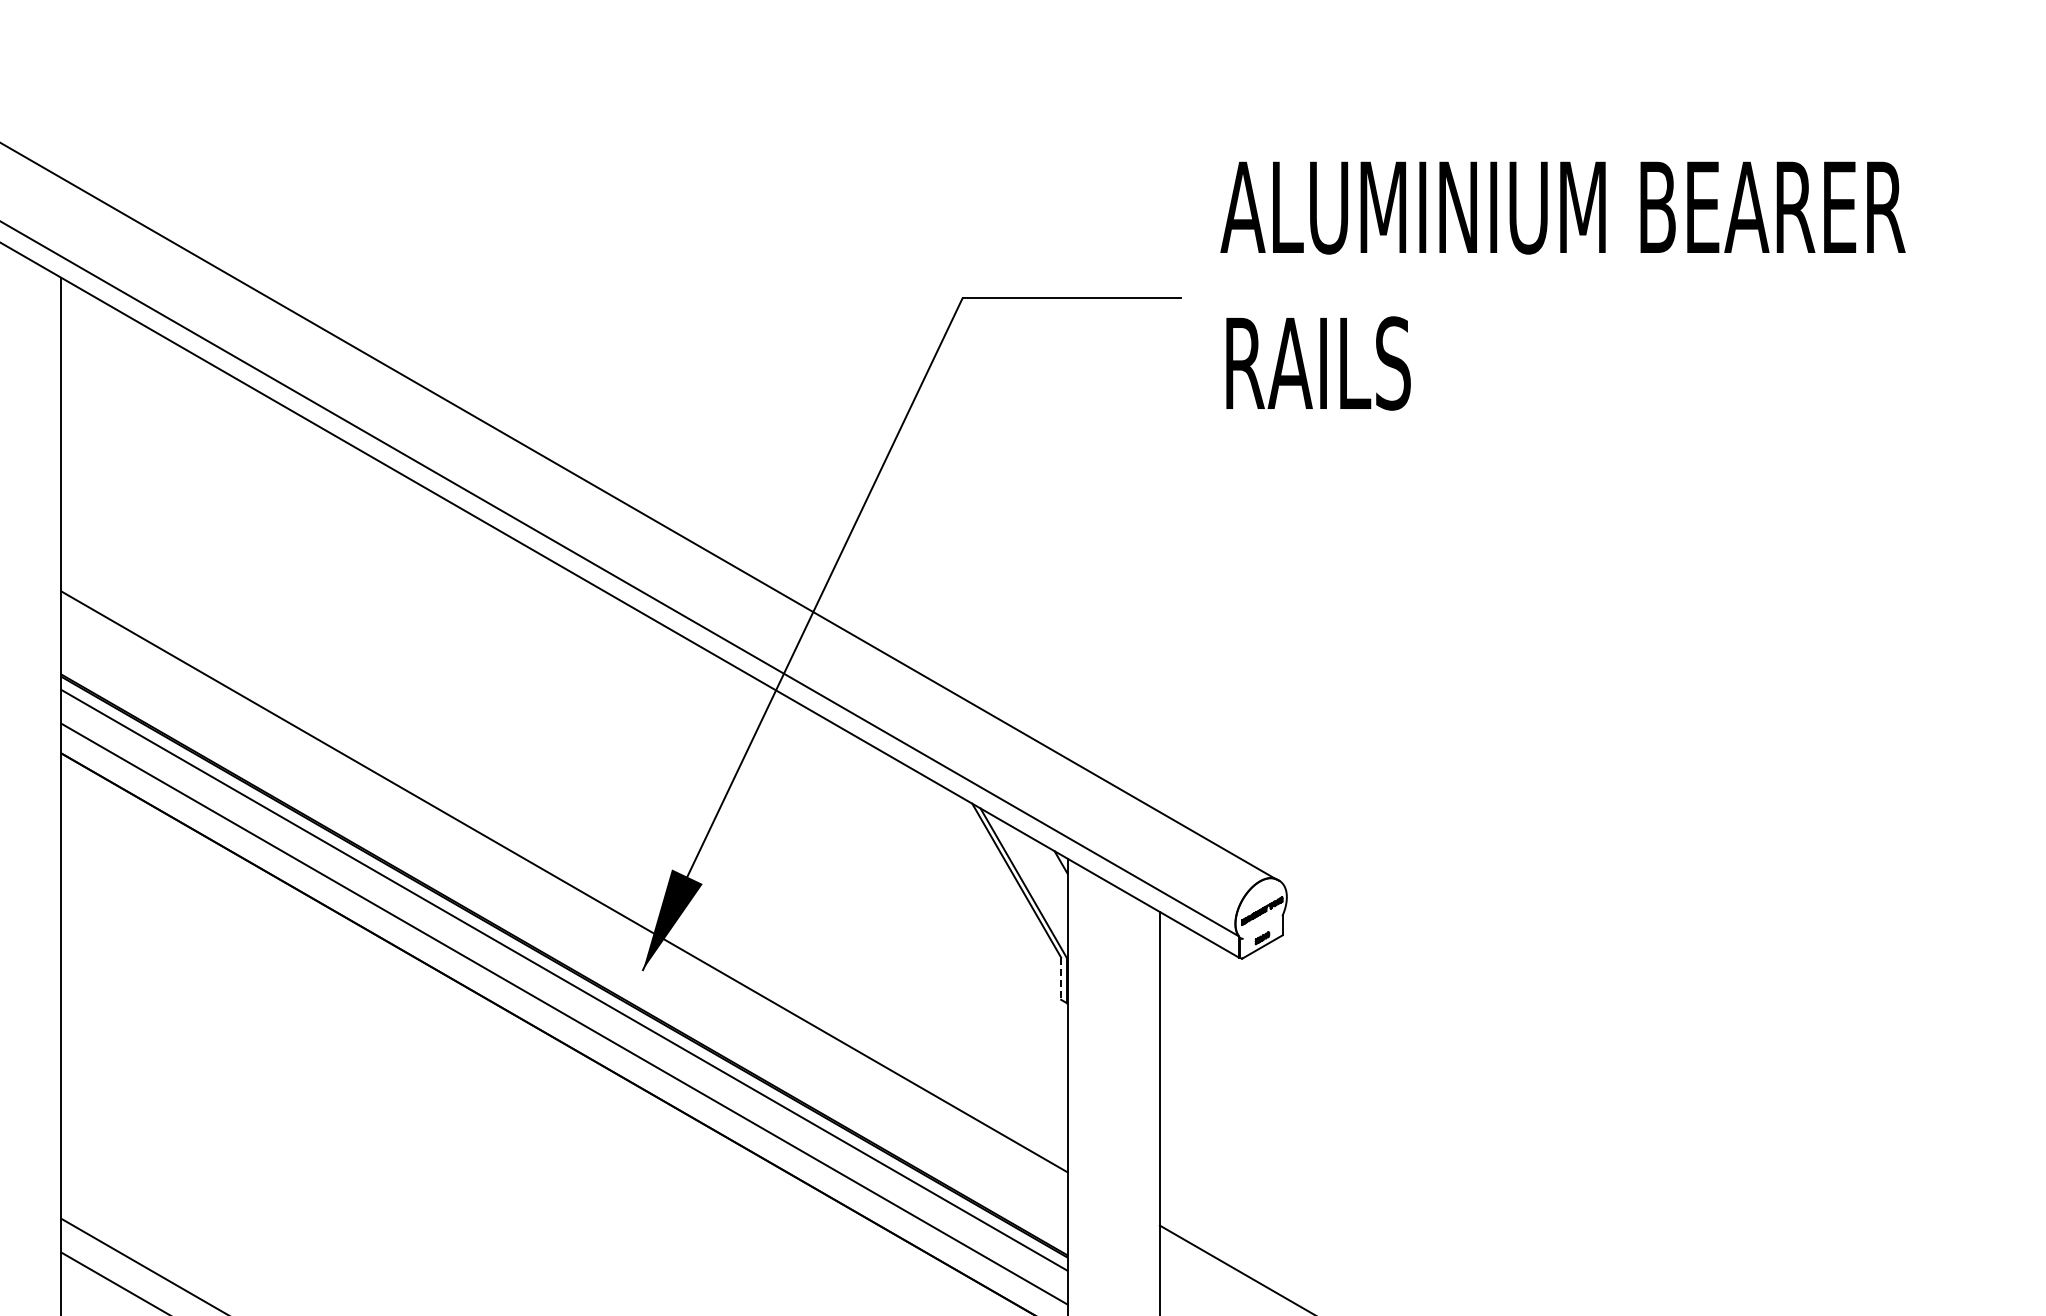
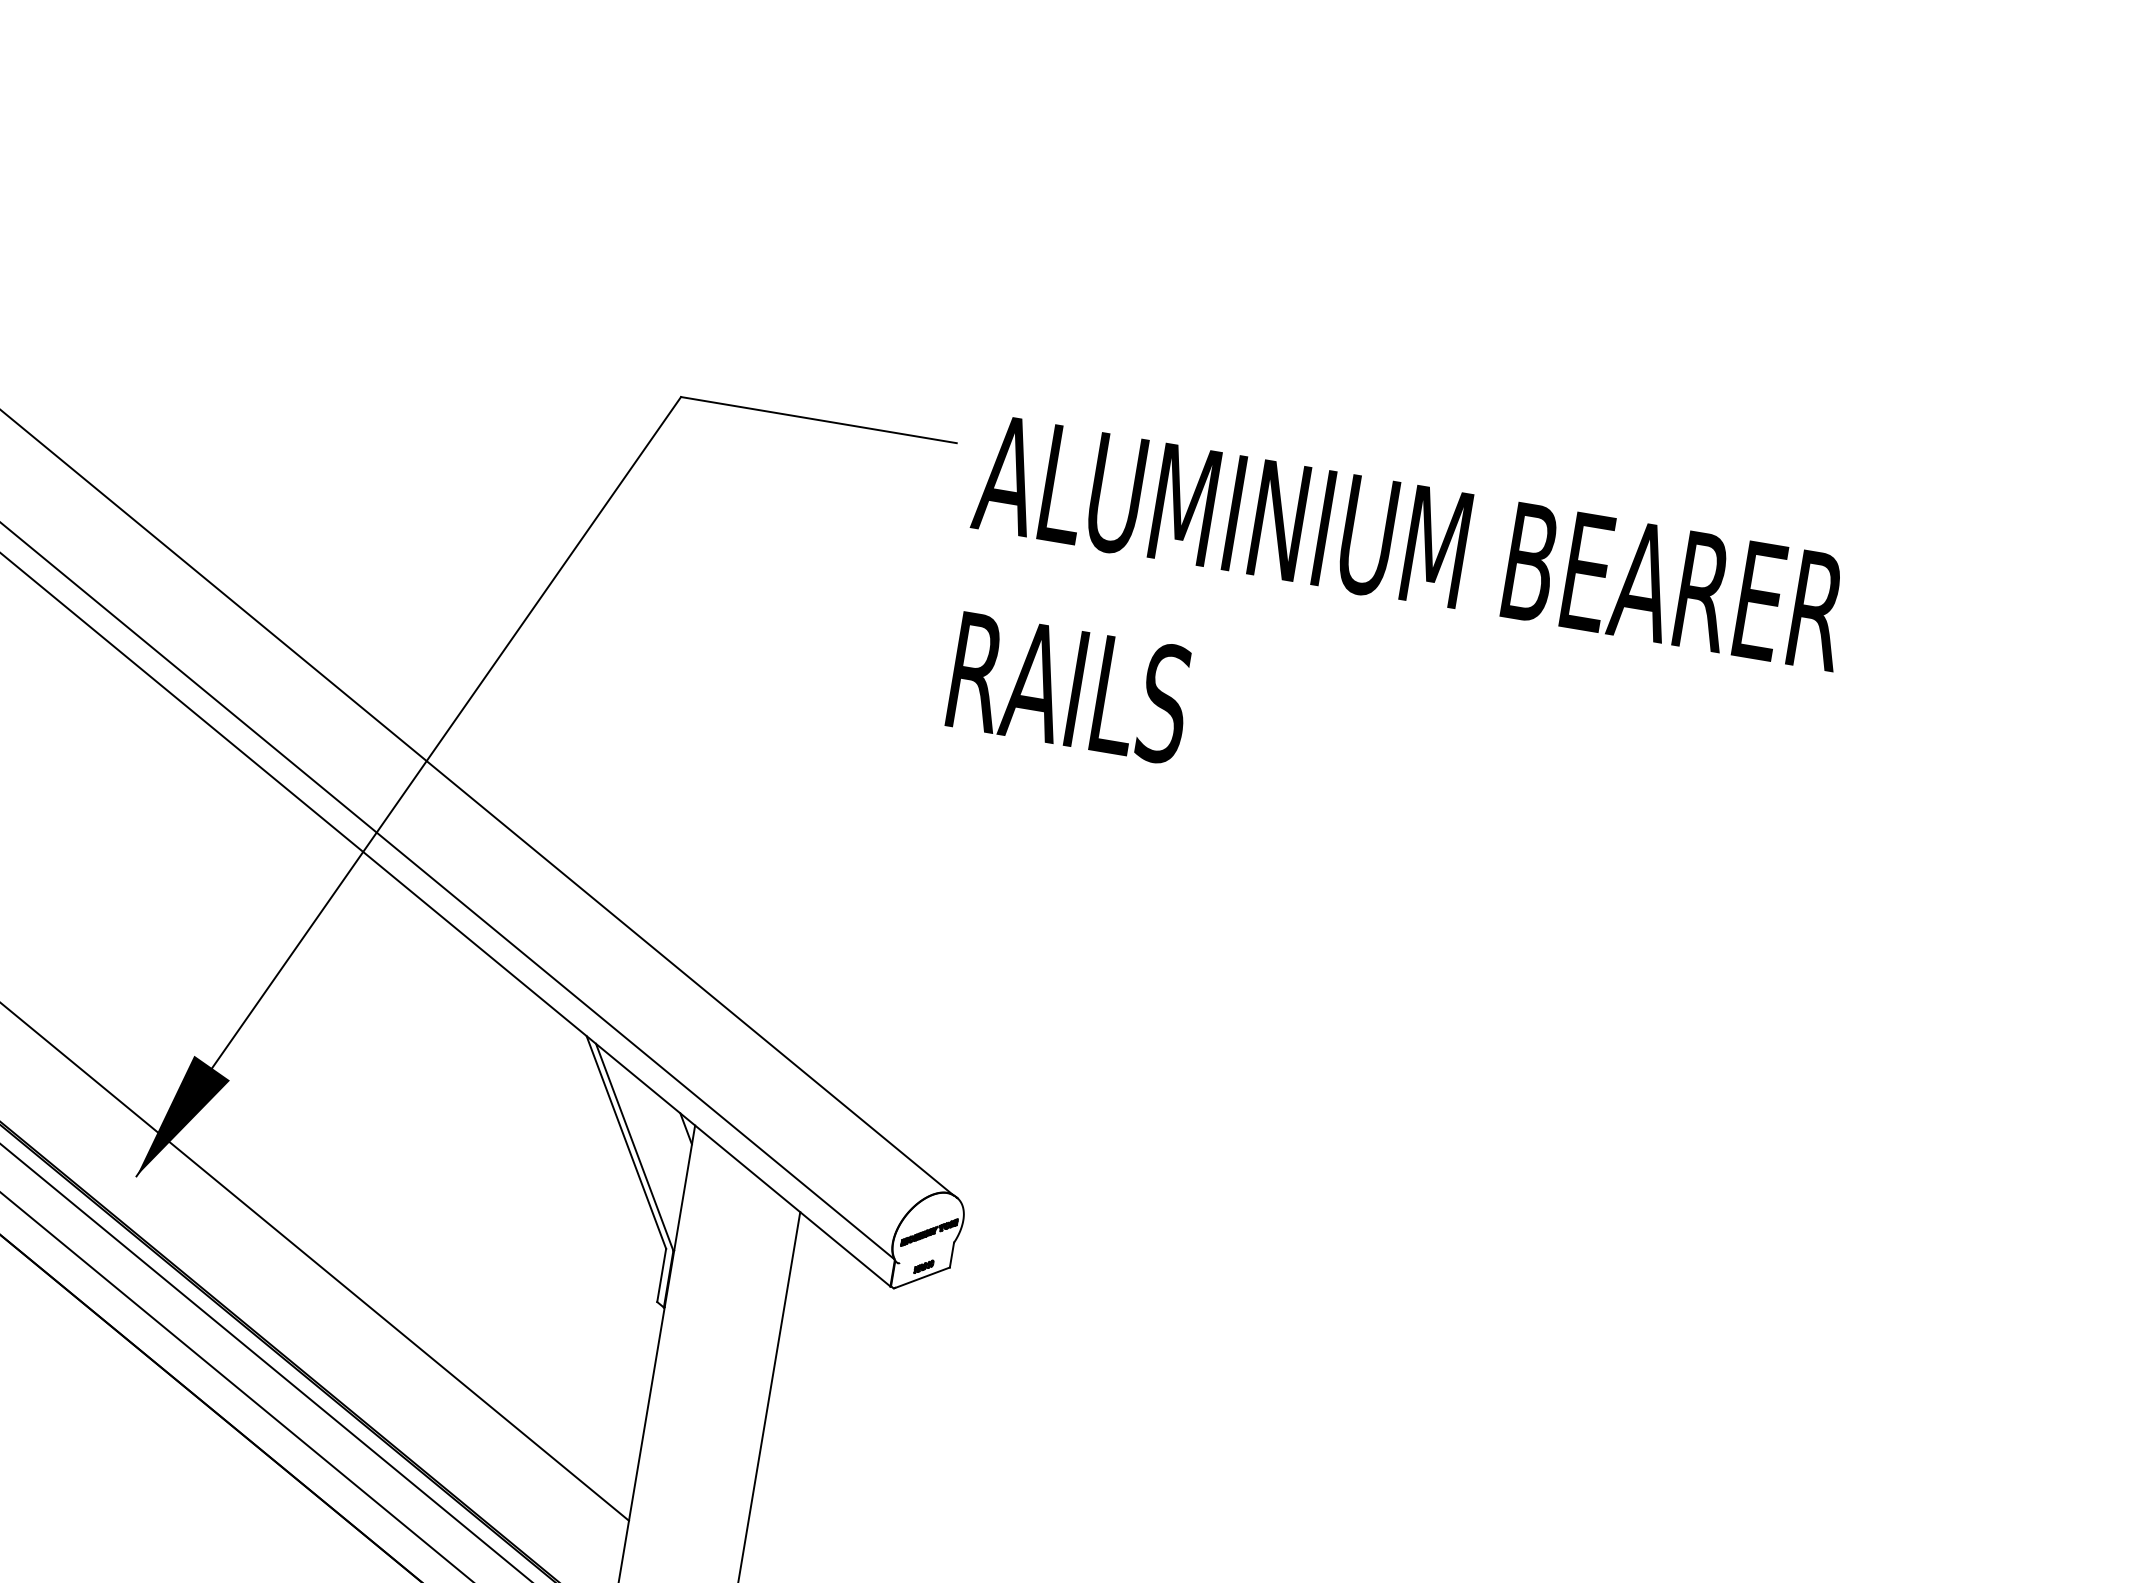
text: (1562, 285) -> (1394, 641), moved
line: (1061, 979) -> (661, 1276), dashed -> solid

